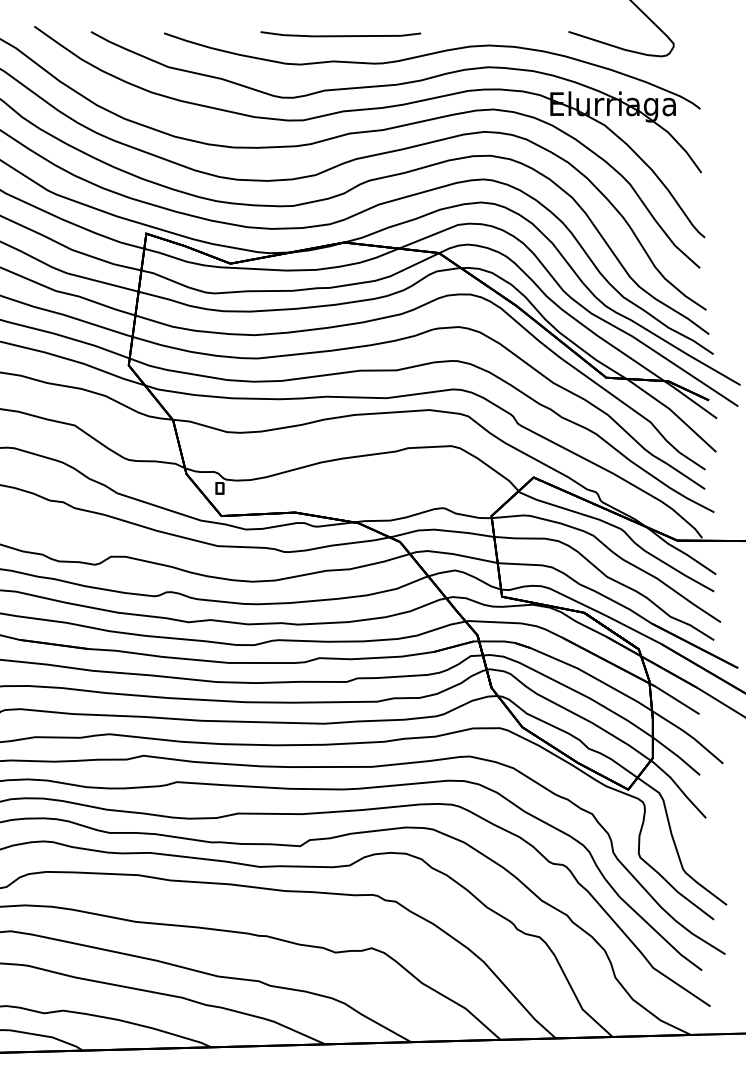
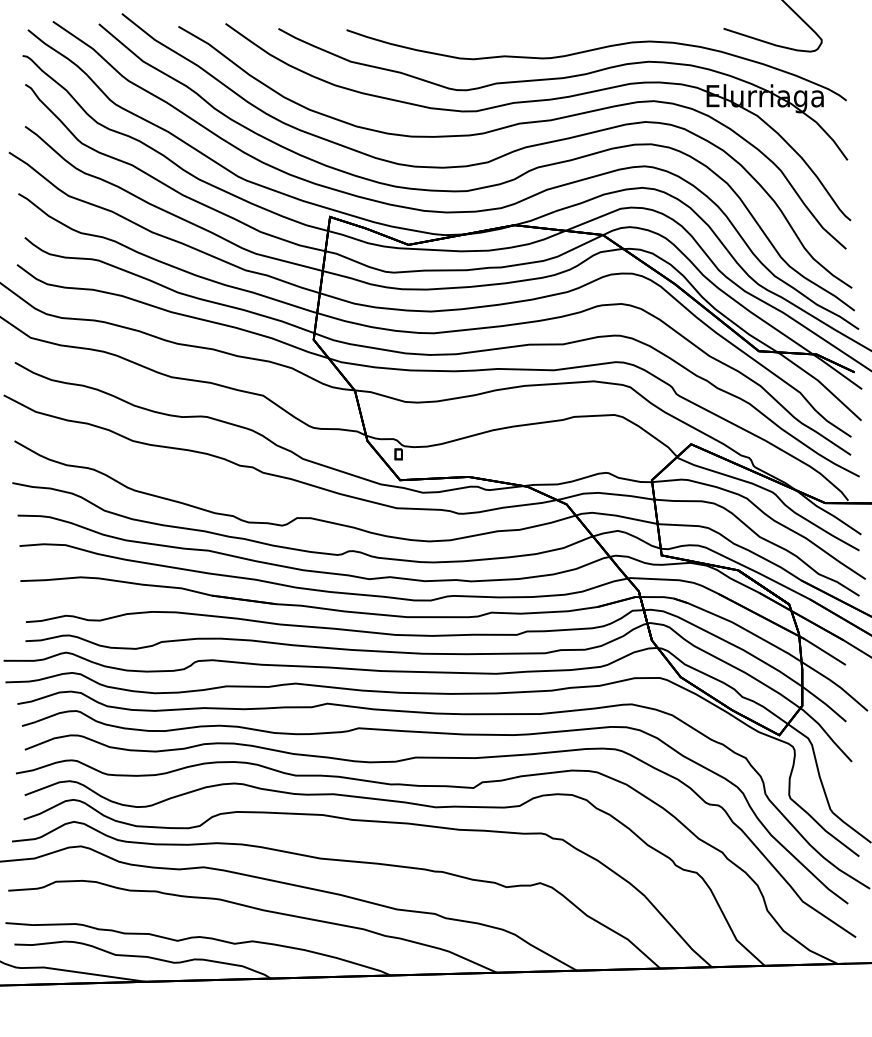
line: (340, 34) -> (511, 31), removed

